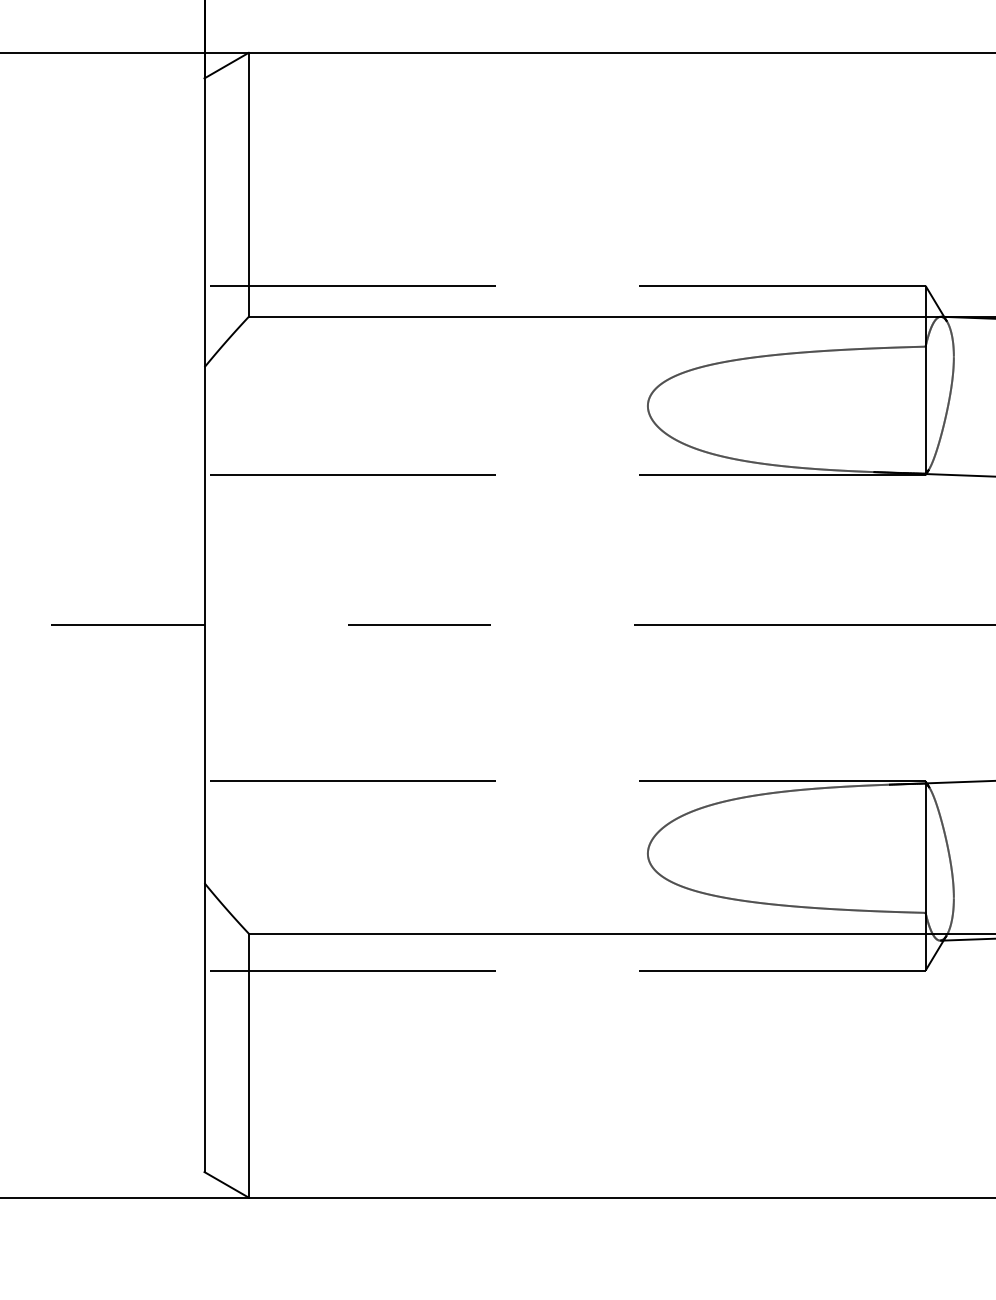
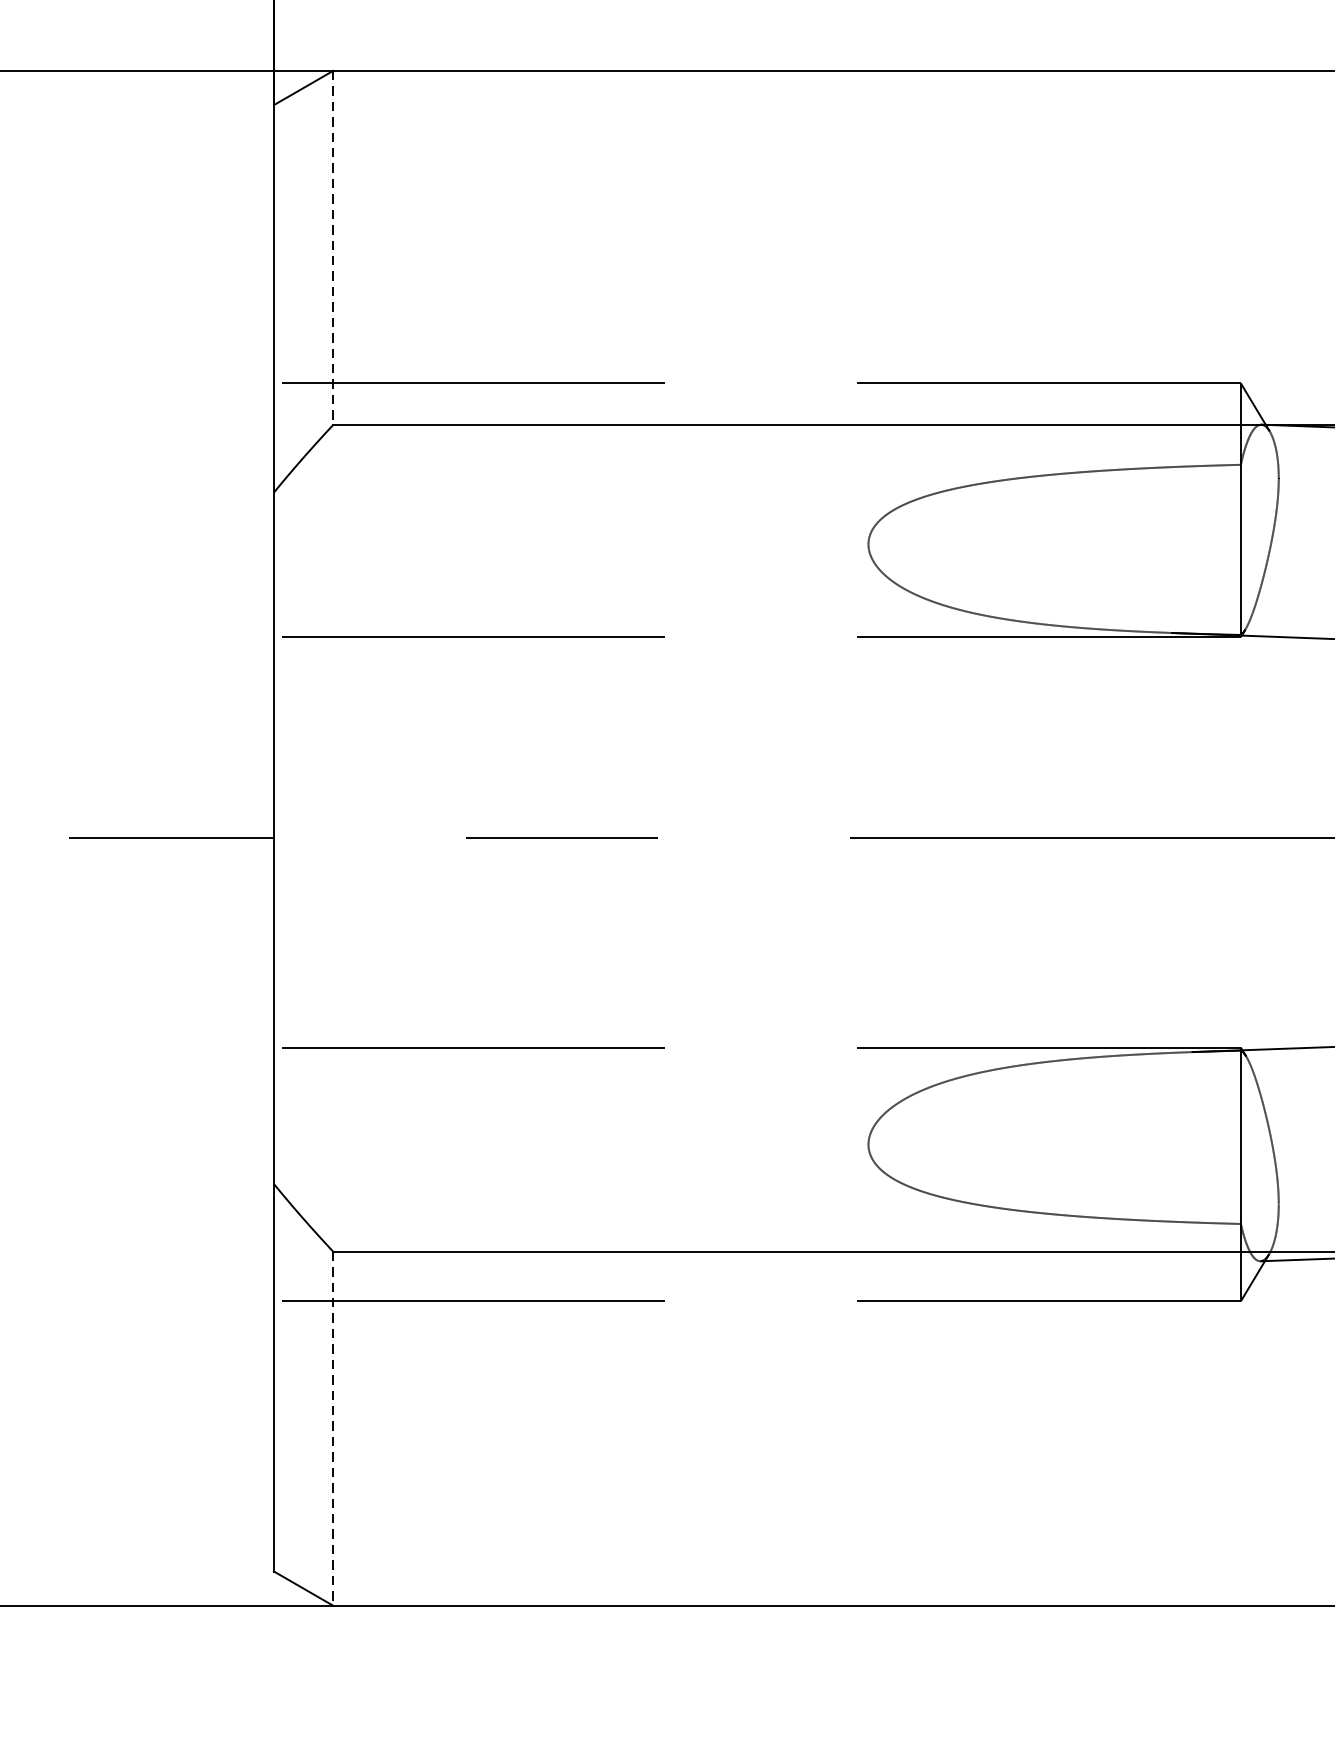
line: (248, 185) -> (332, 248), solid -> dashed
line: (248, 1066) -> (332, 1429), solid -> dashed

